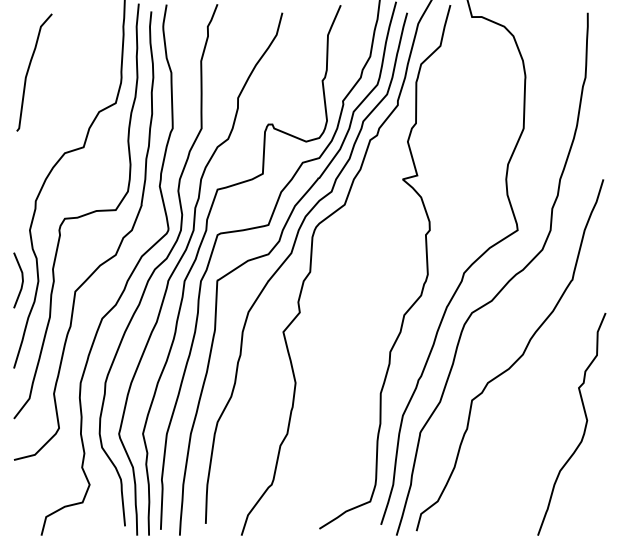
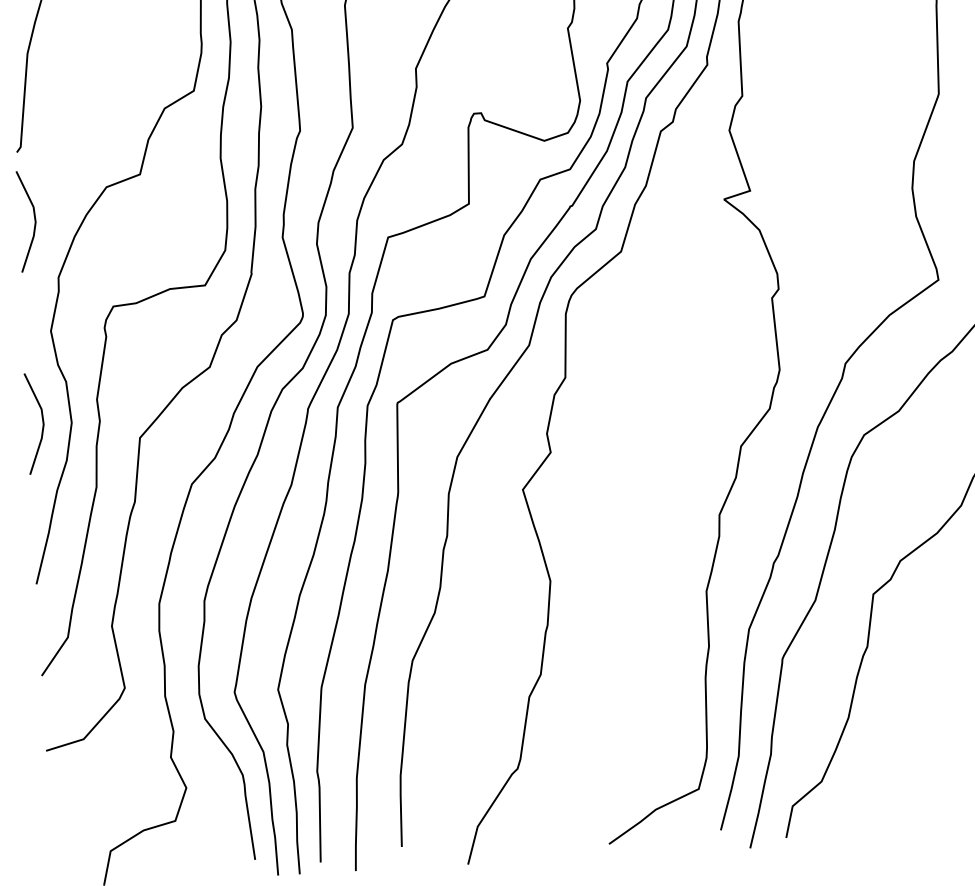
line: (23, 167) -> (32, 217), added

